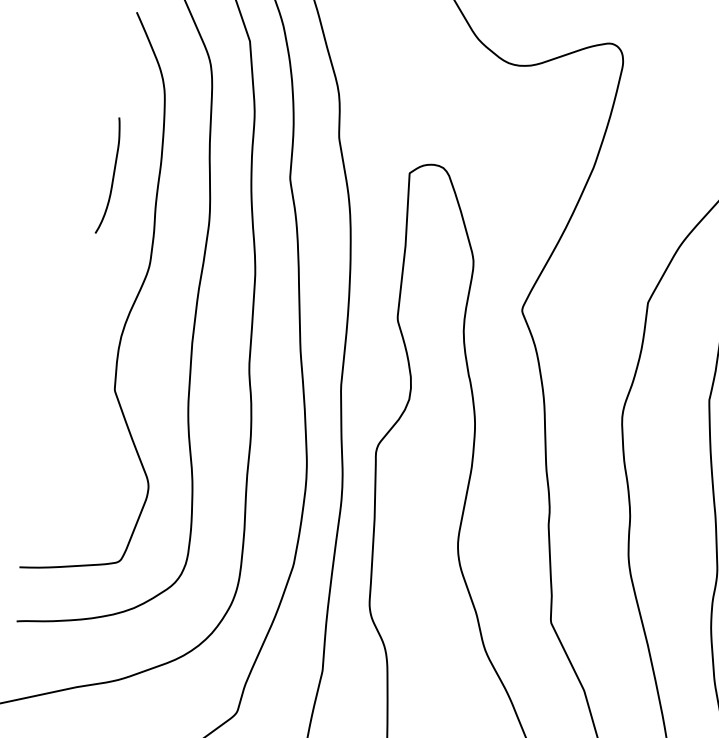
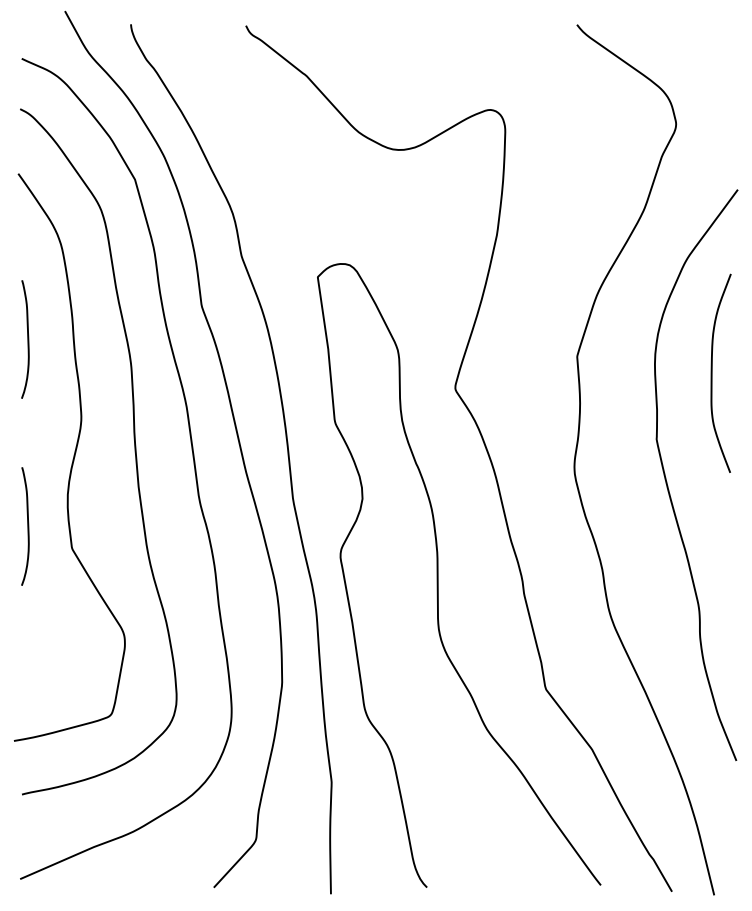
curve: (75, 359) -> (27, 526), added

